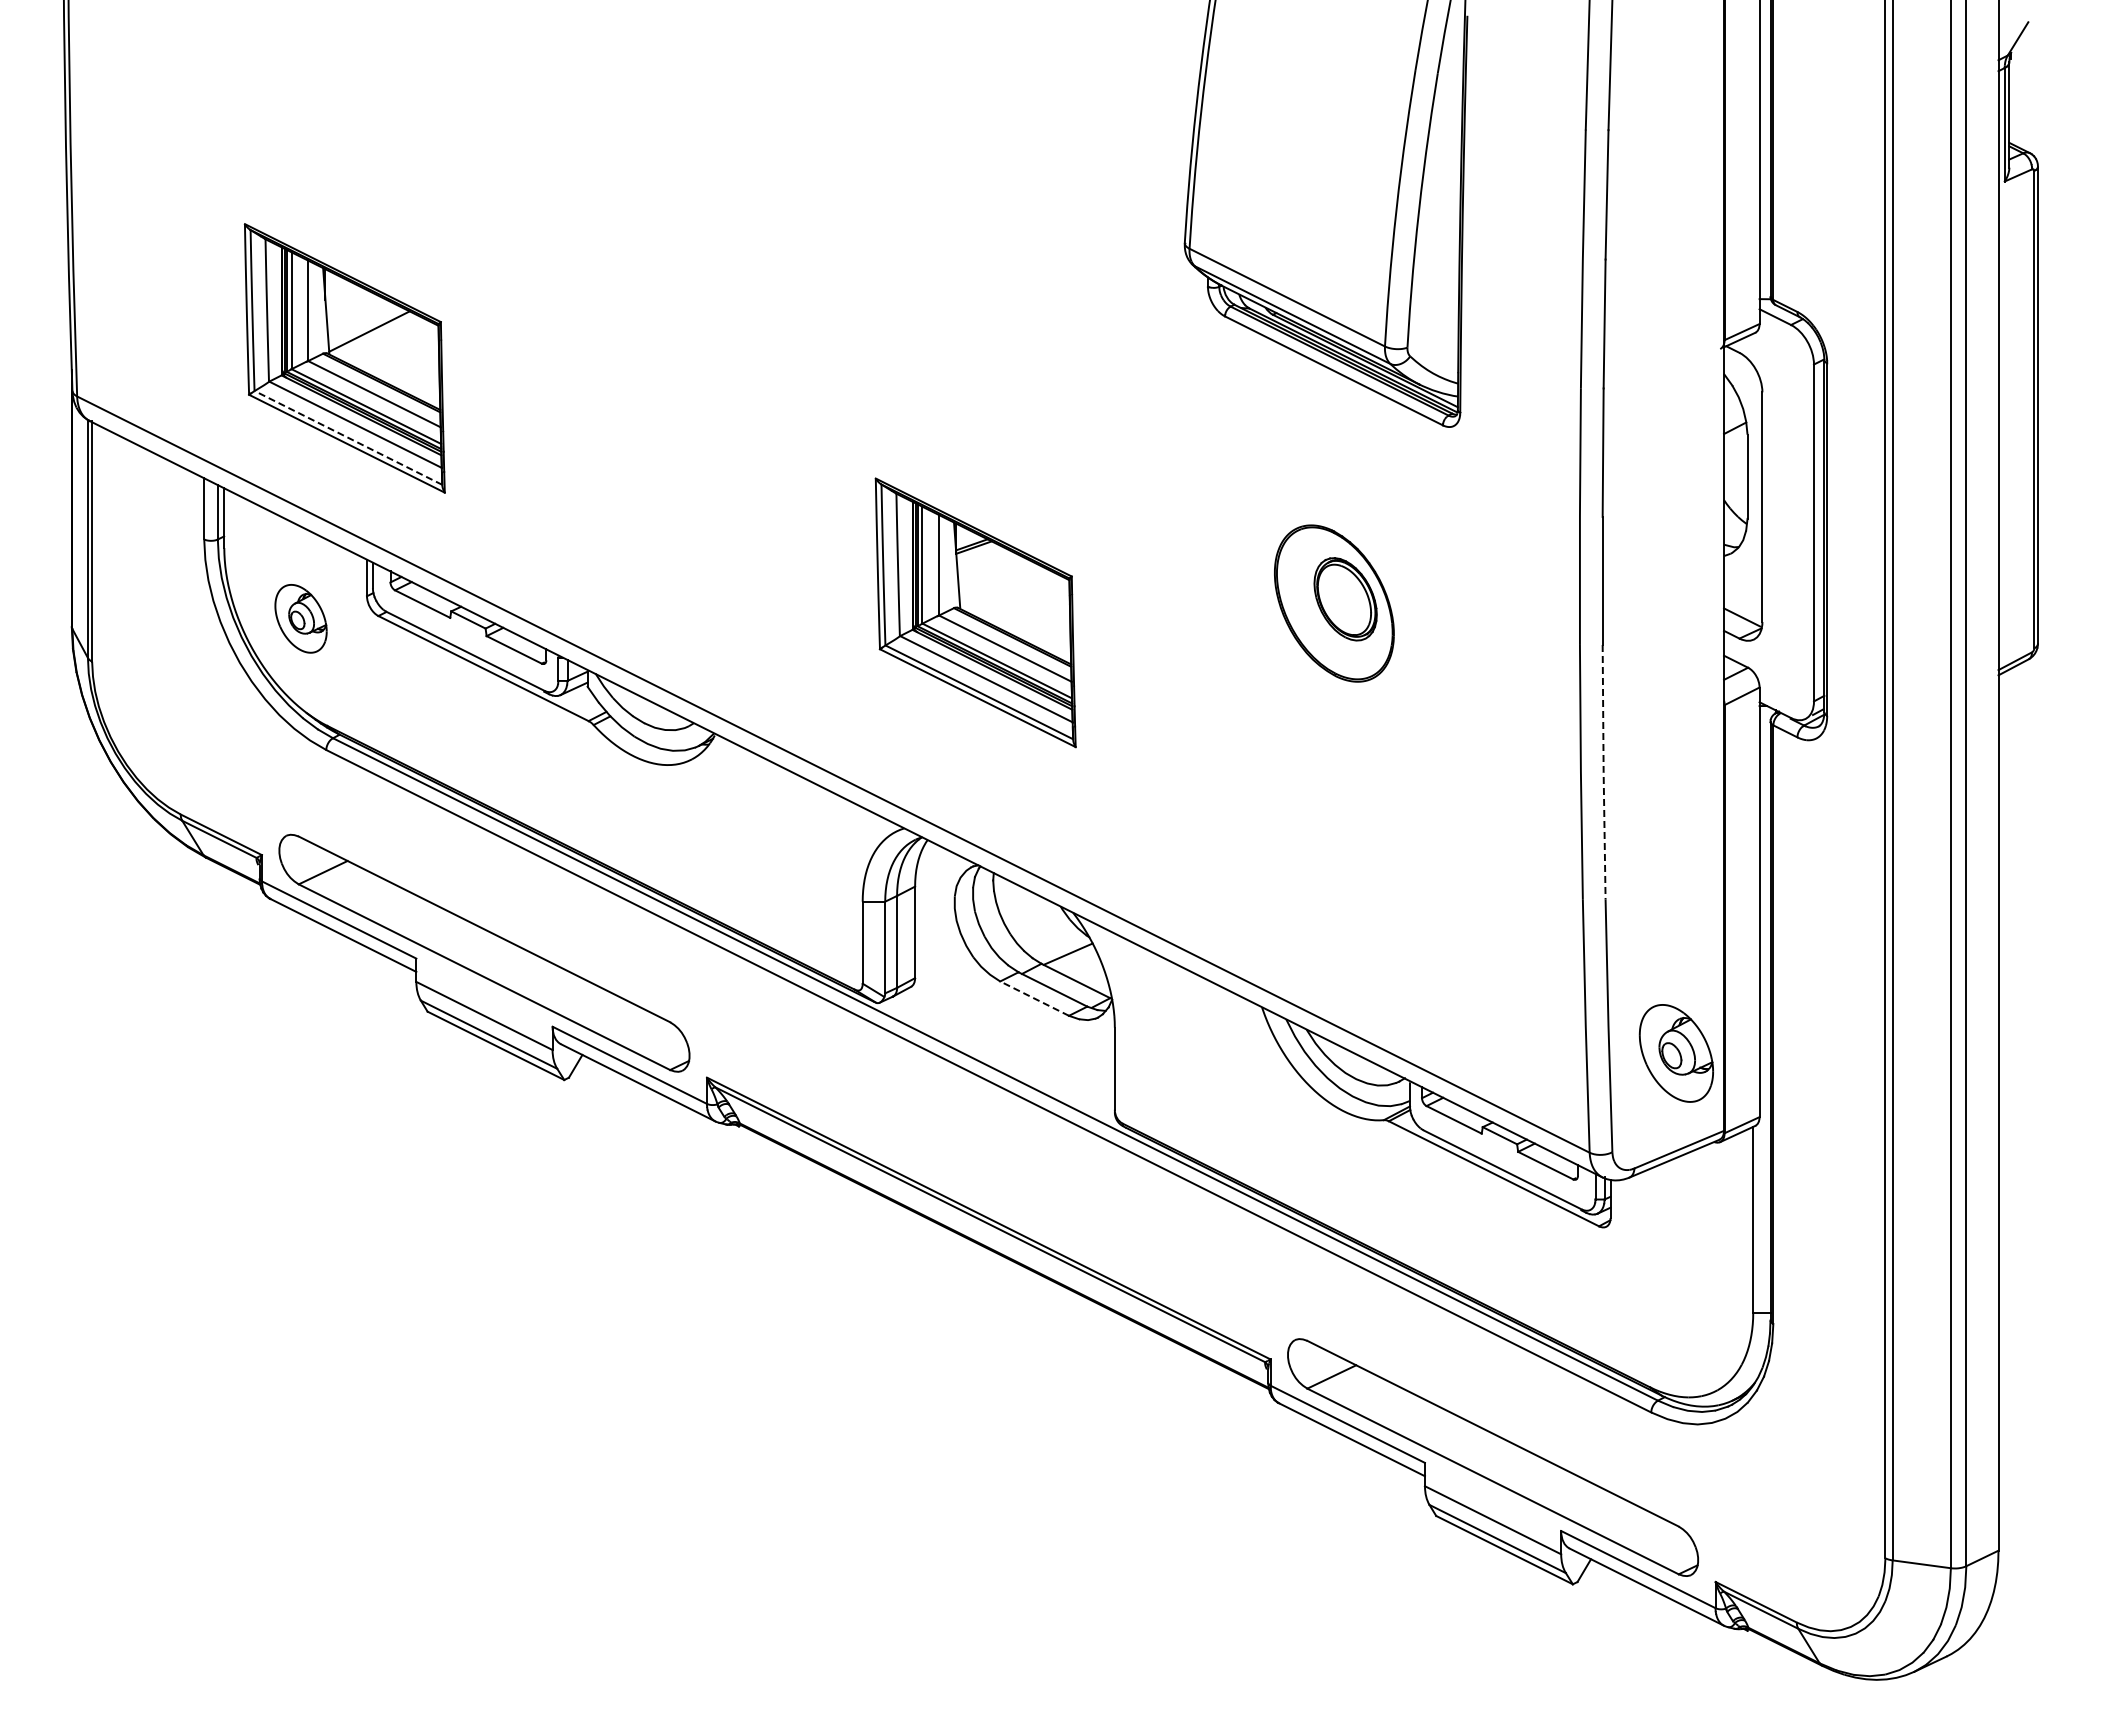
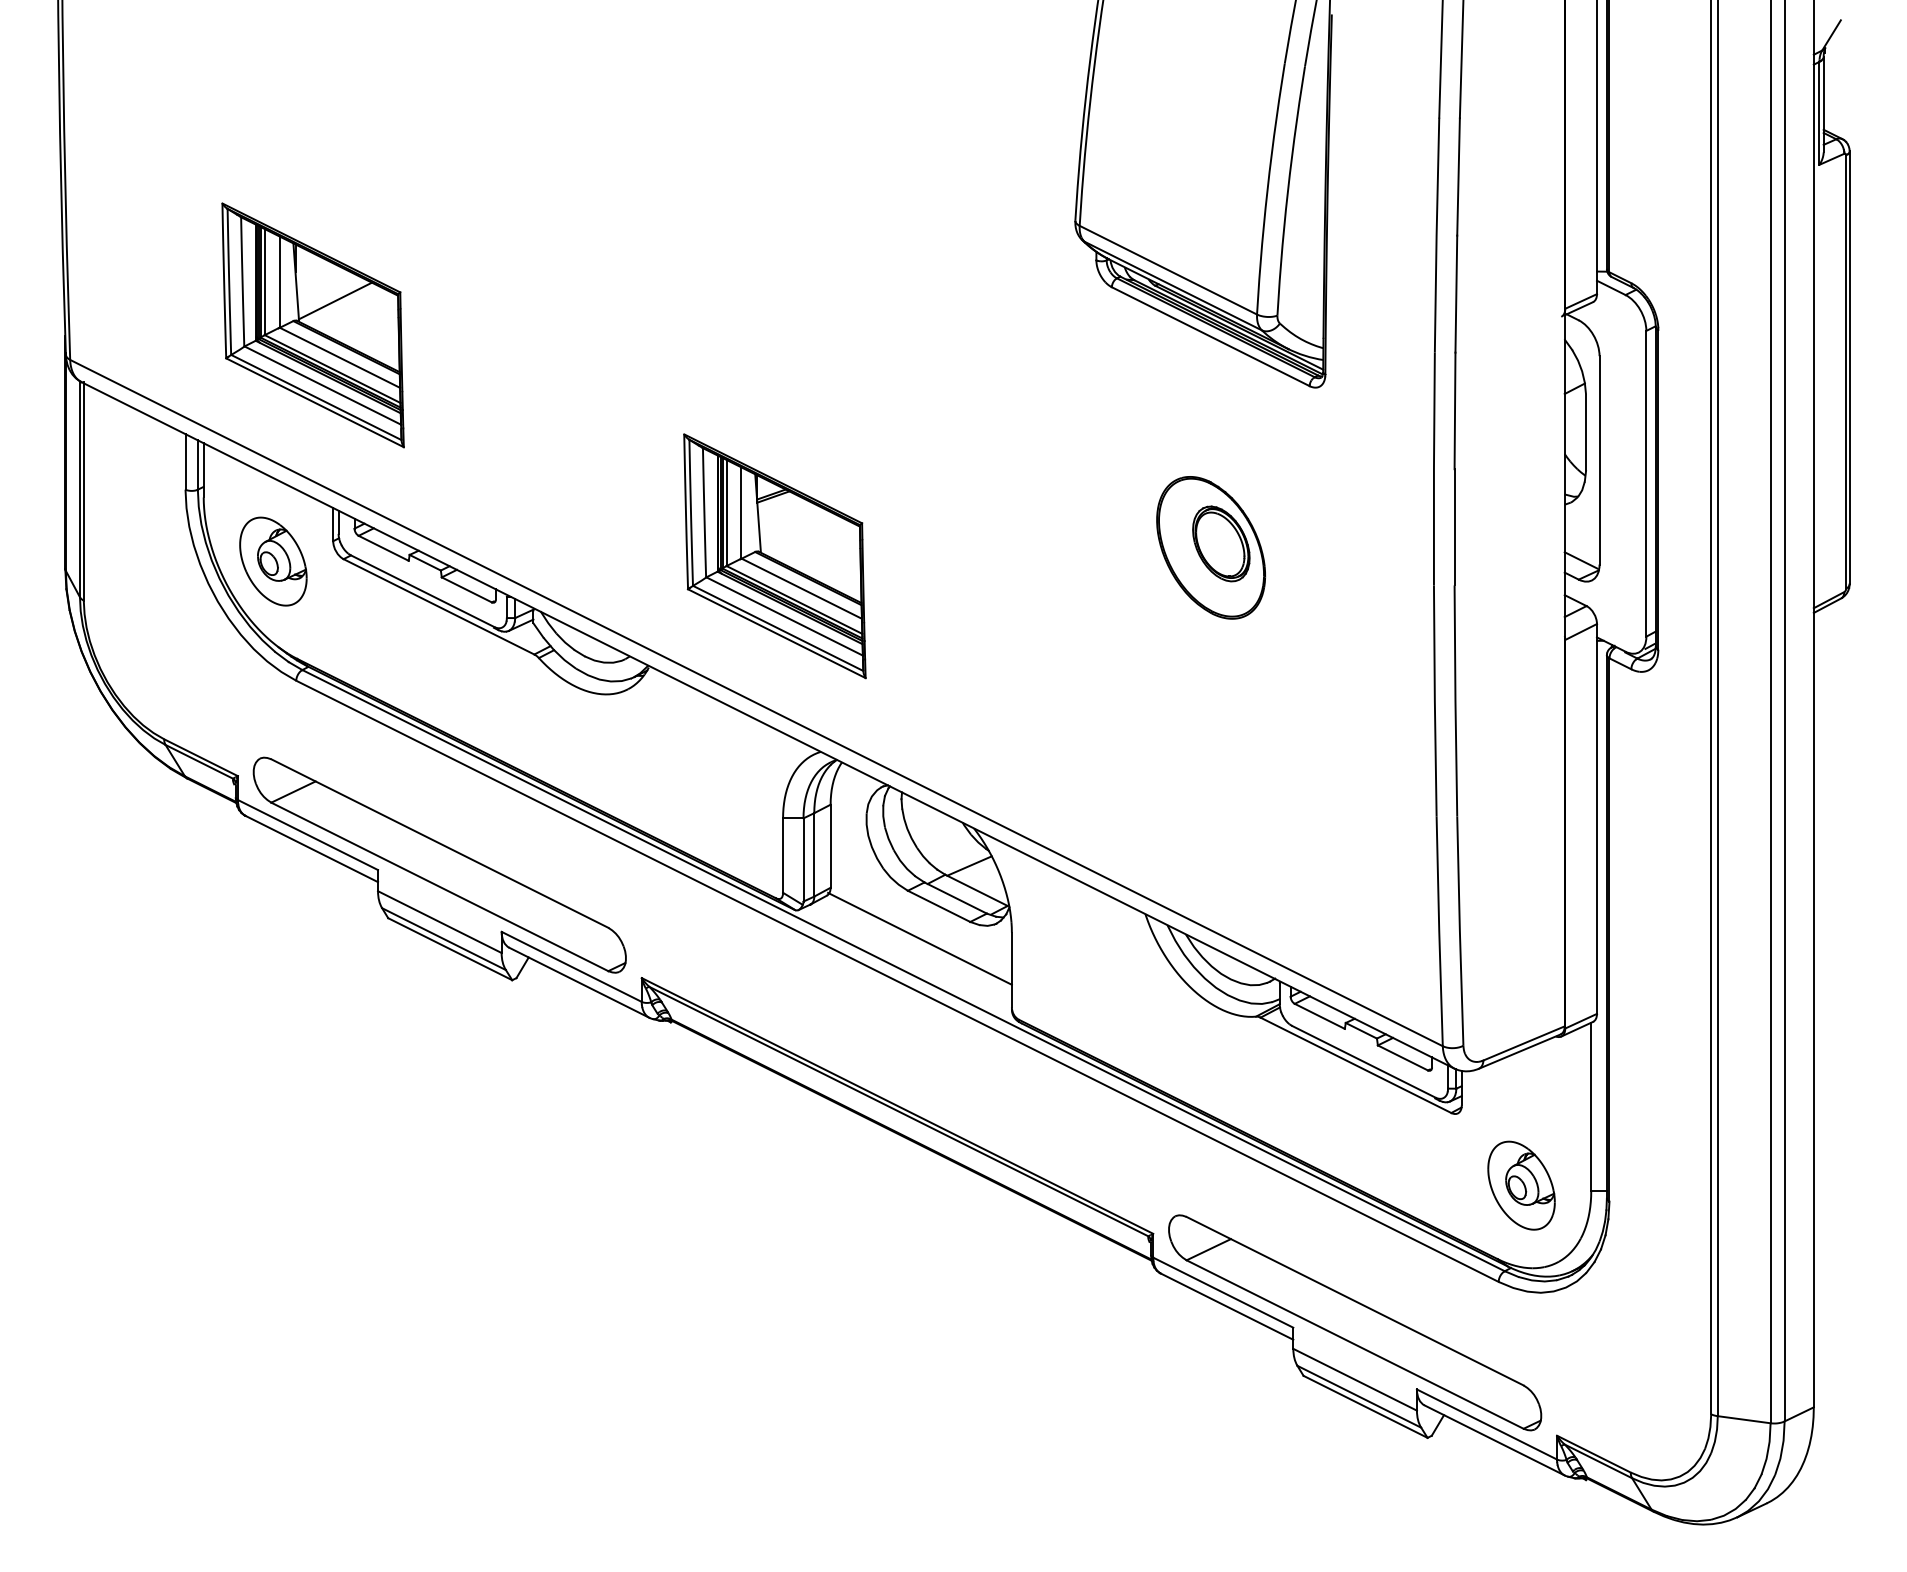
line: (348, 437) -> (316, 397), dashed -> solid
part: (975, 612) -> (774, 555), moved
part: (300, 618) -> (272, 561), size x1.43
line: (1603, 772) -> (1455, 701), dashed -> solid
line: (1034, 998) -> (938, 906), dashed -> solid
line: (1013, 1034) -> (919, 938), added
part: (1675, 1053) -> (1520, 1185), moved

